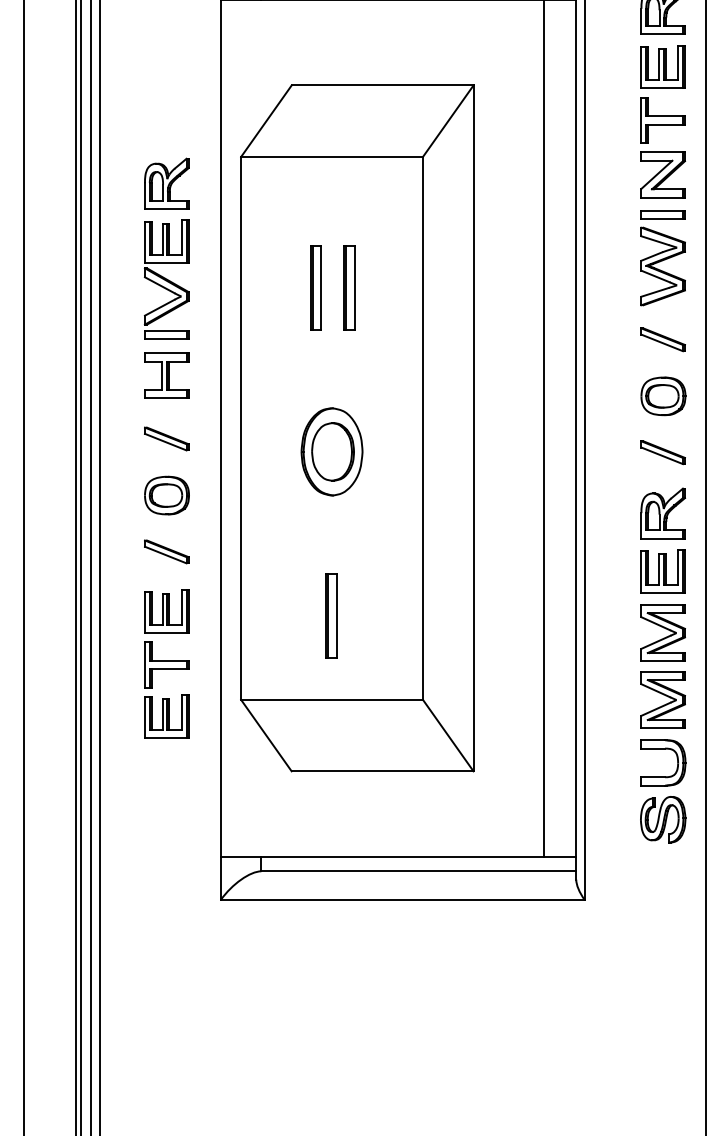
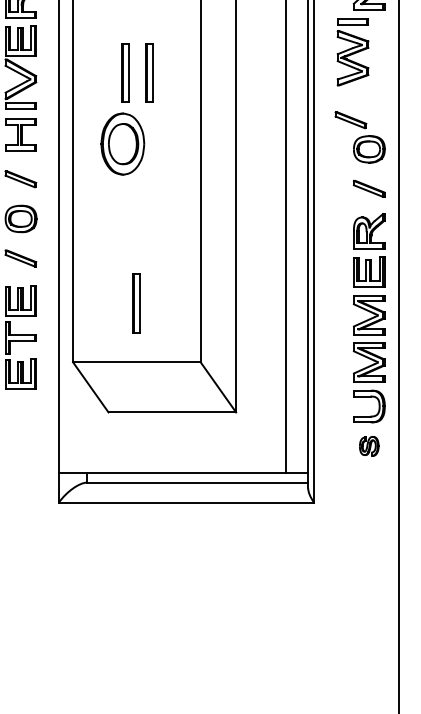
part: (662, 258) -> (352, 52), moved
part: (662, 339) -> (350, 119), moved
part: (331, 451) -> (122, 143), moved
part: (663, 819) -> (369, 446), size x0.6

